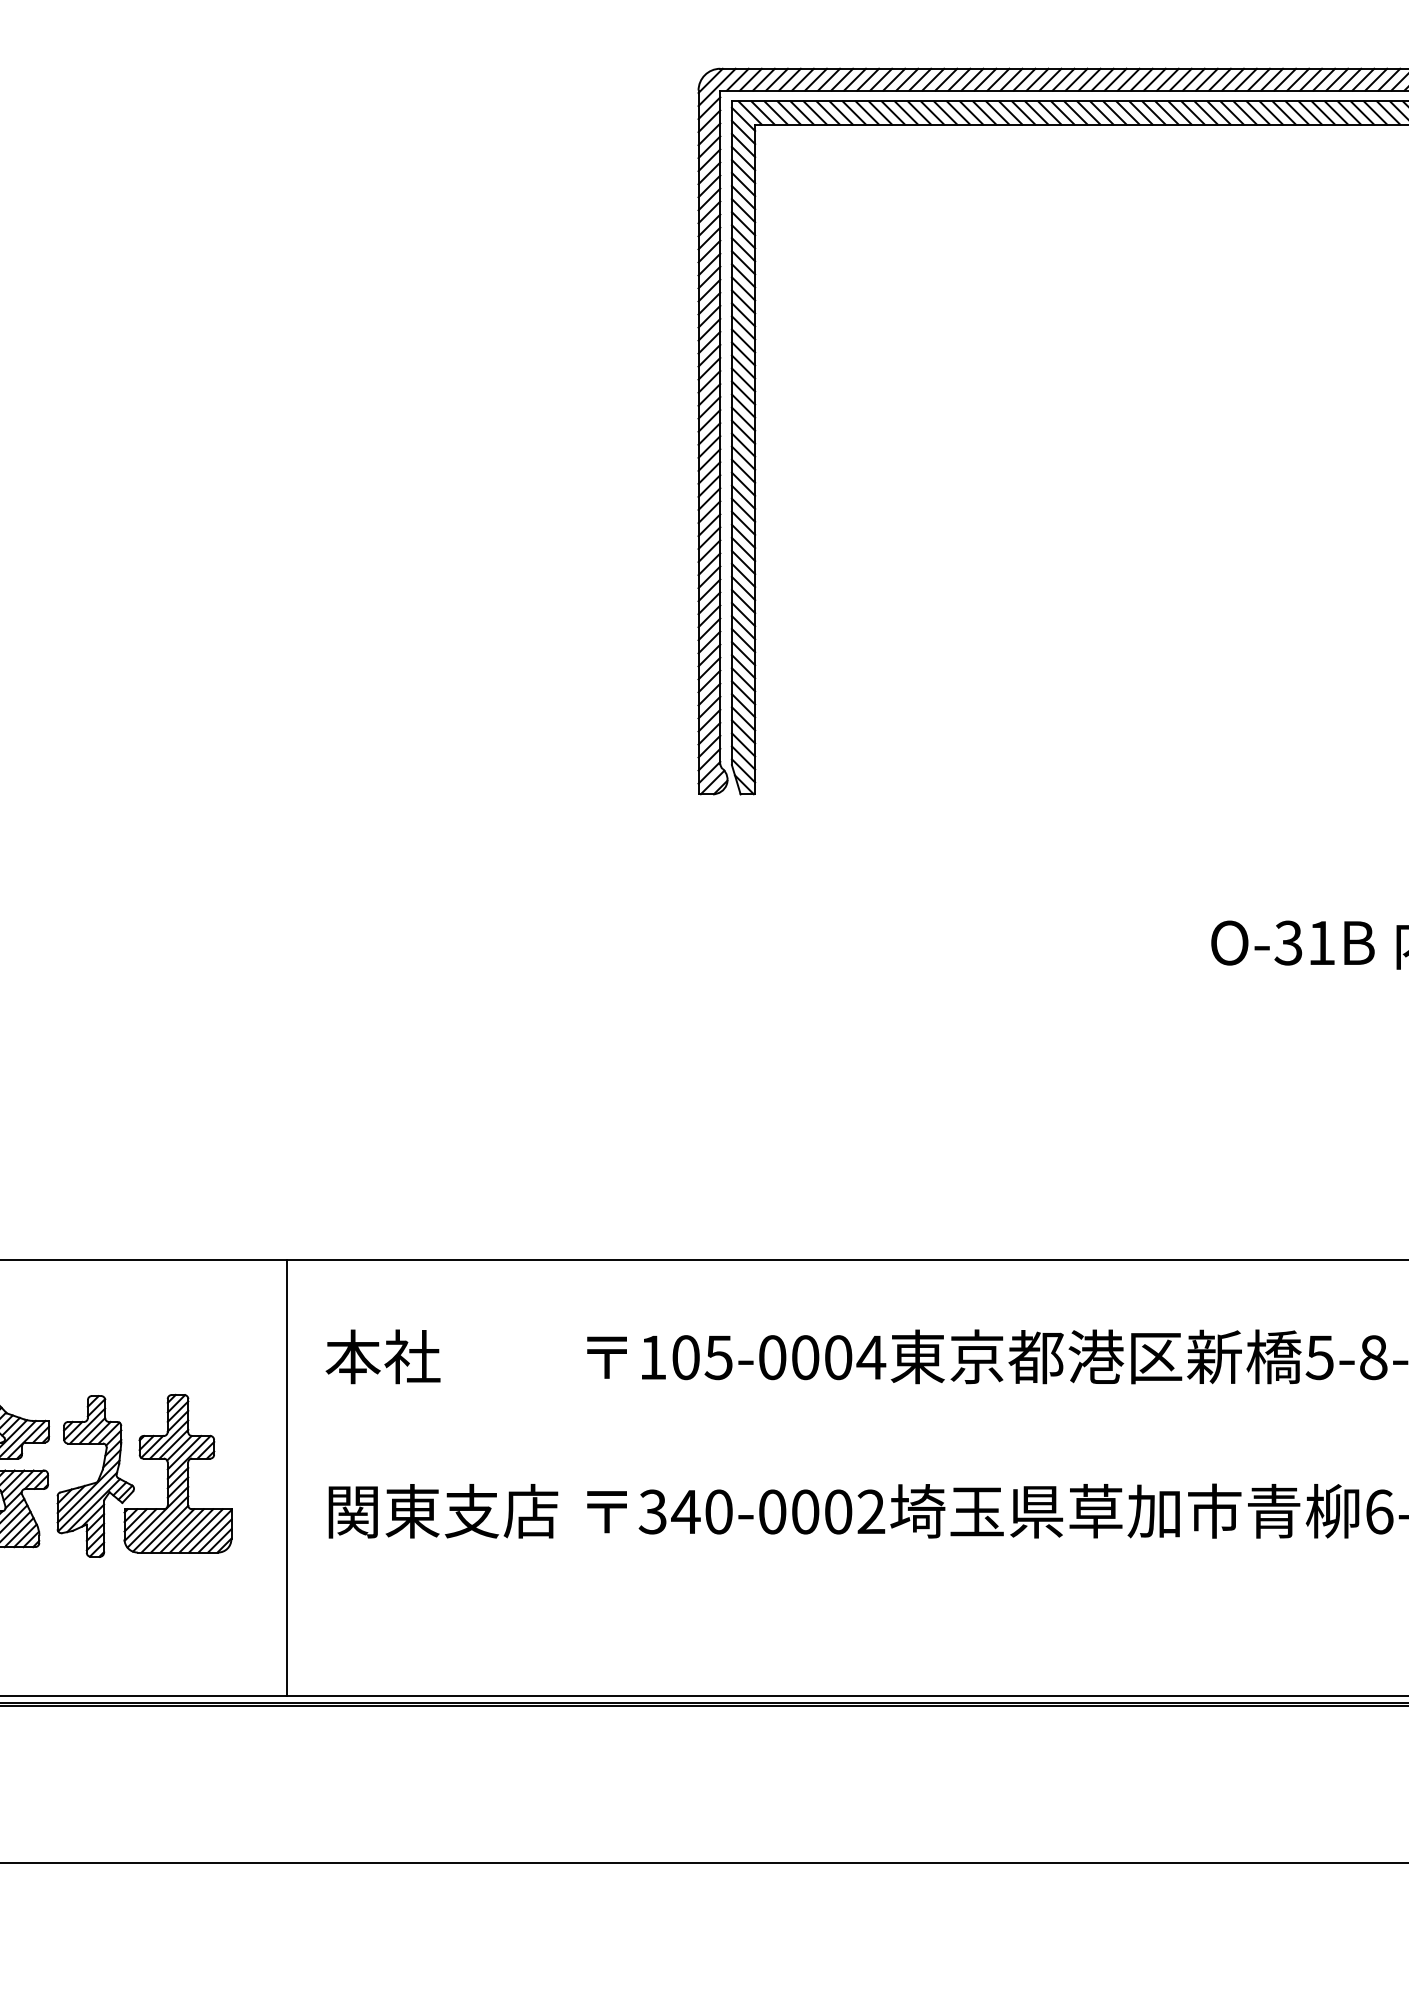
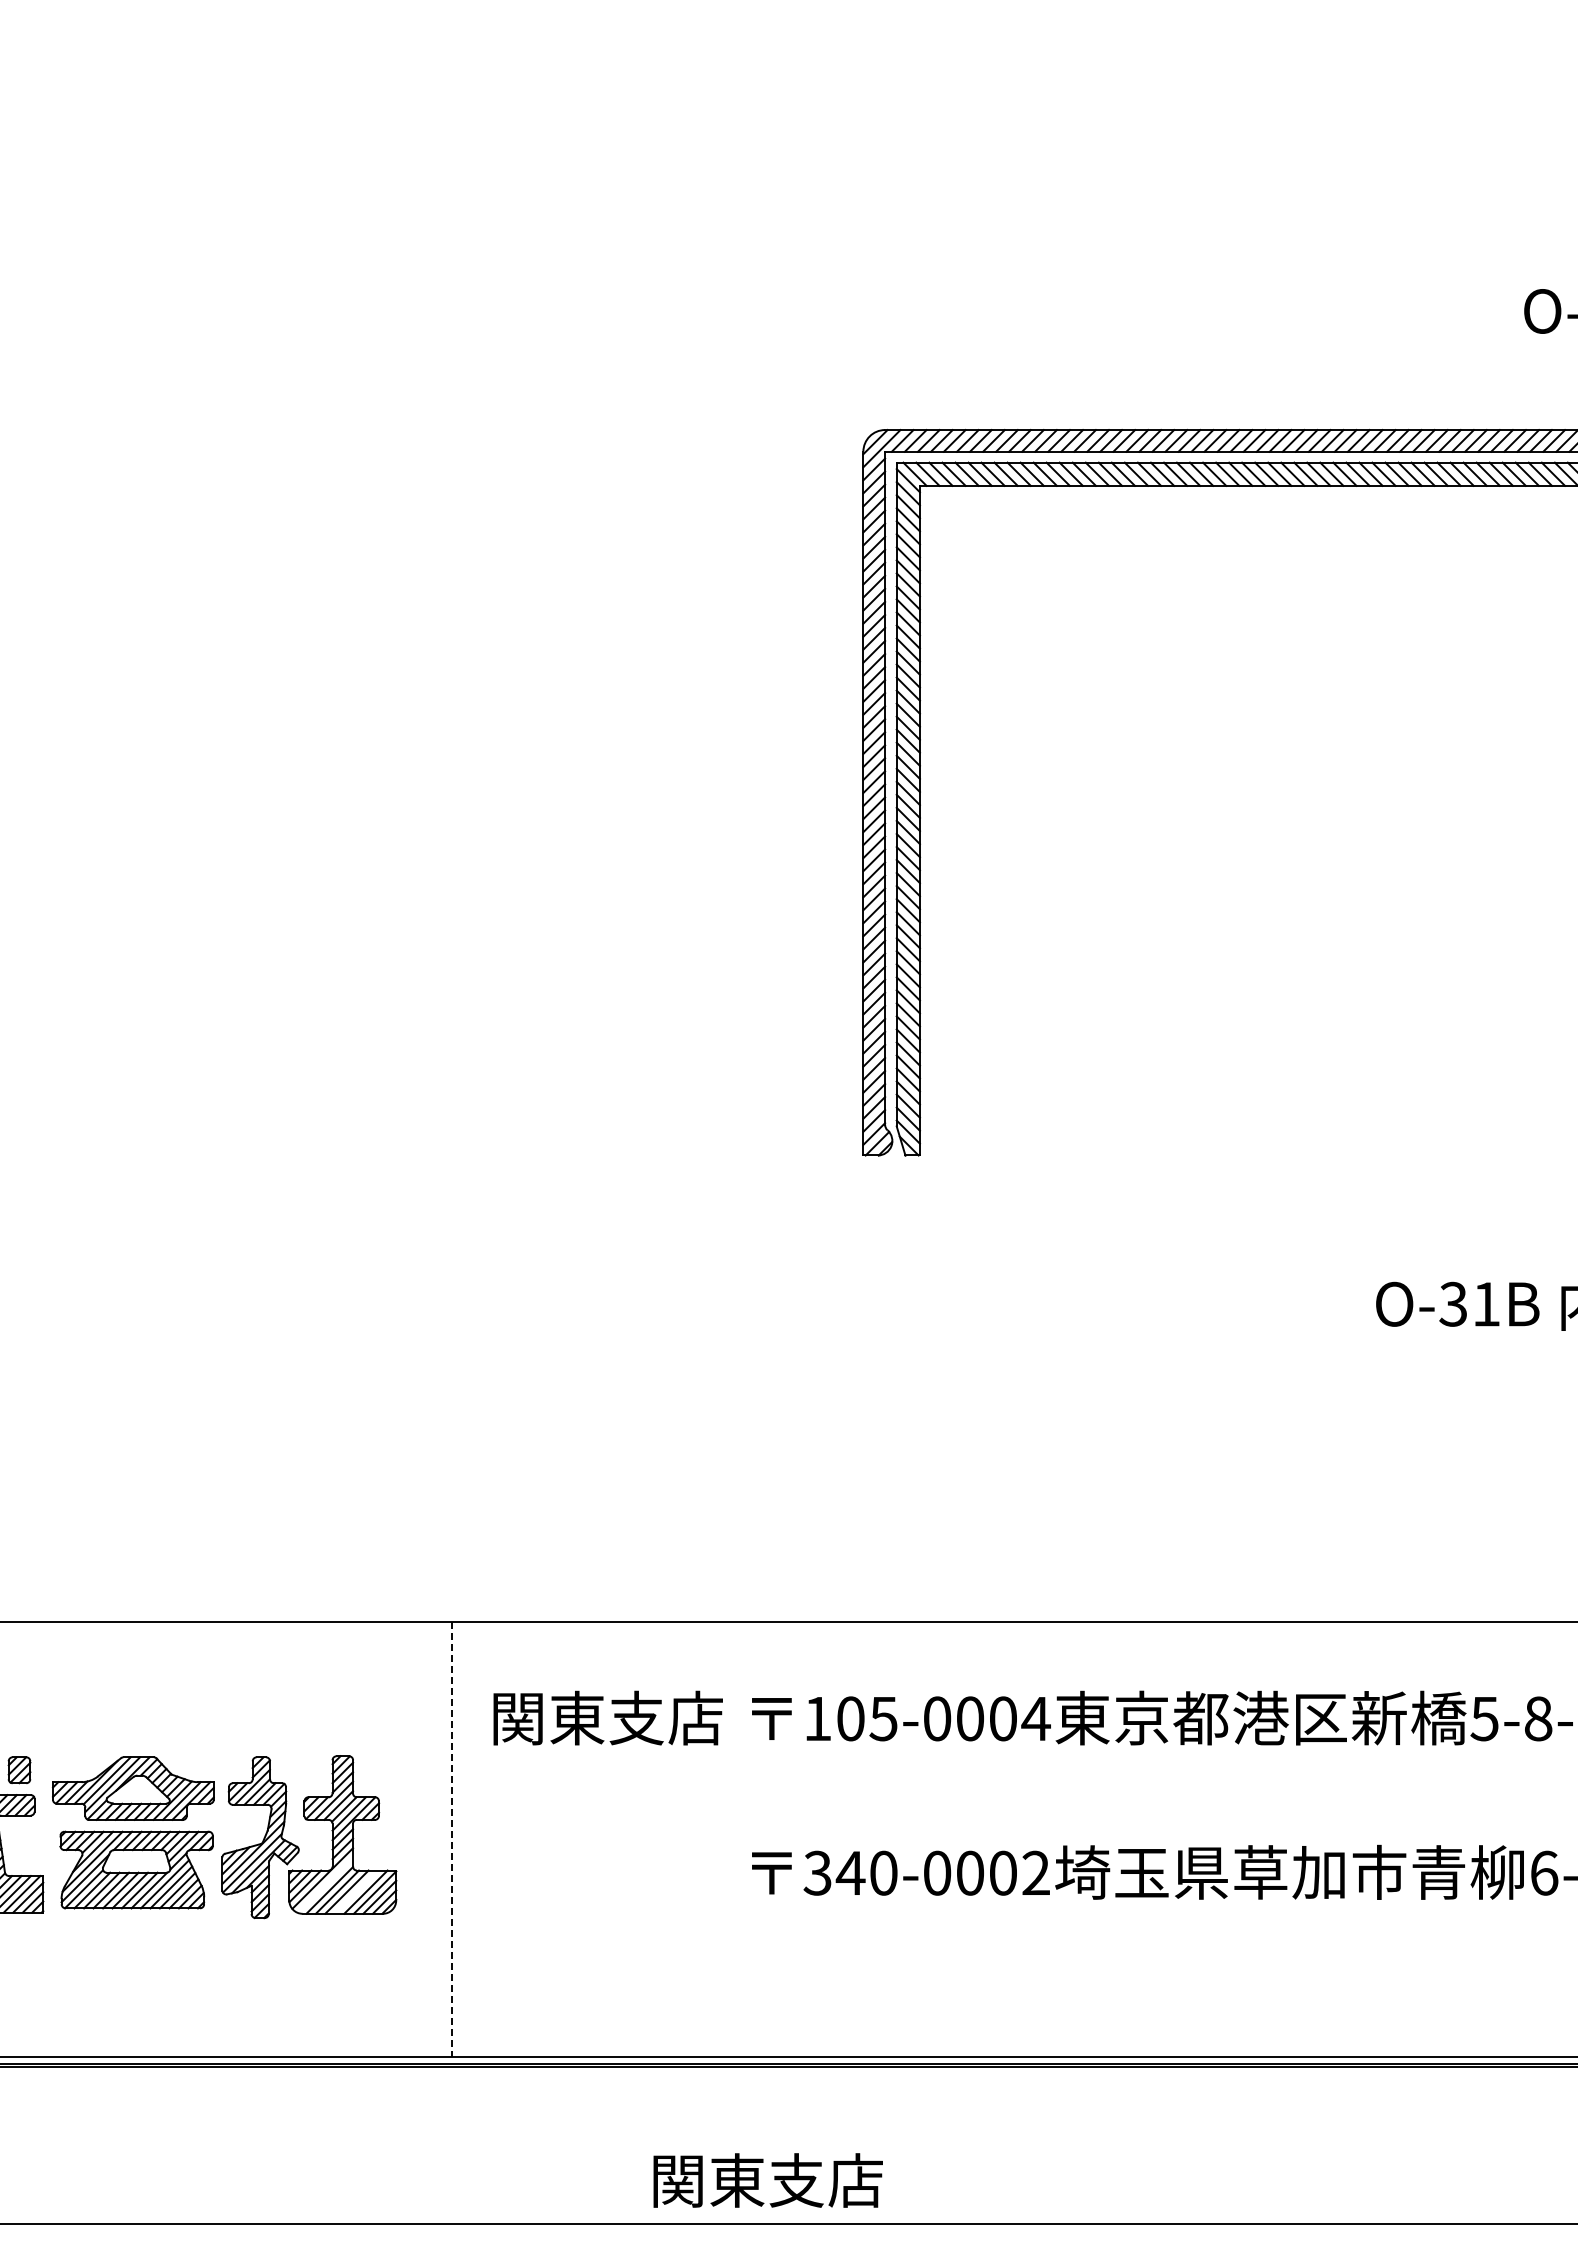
text: (441, 1356) -> (606, 1717), 本社 -> 関東支店
line: (287, 1478) -> (452, 1839), solid -> dashed
text: (442, 1511) -> (767, 2180), moved
line: (160, 1523) -> (325, 1884), removed
line: (191, 1530) -> (356, 1891), removed

